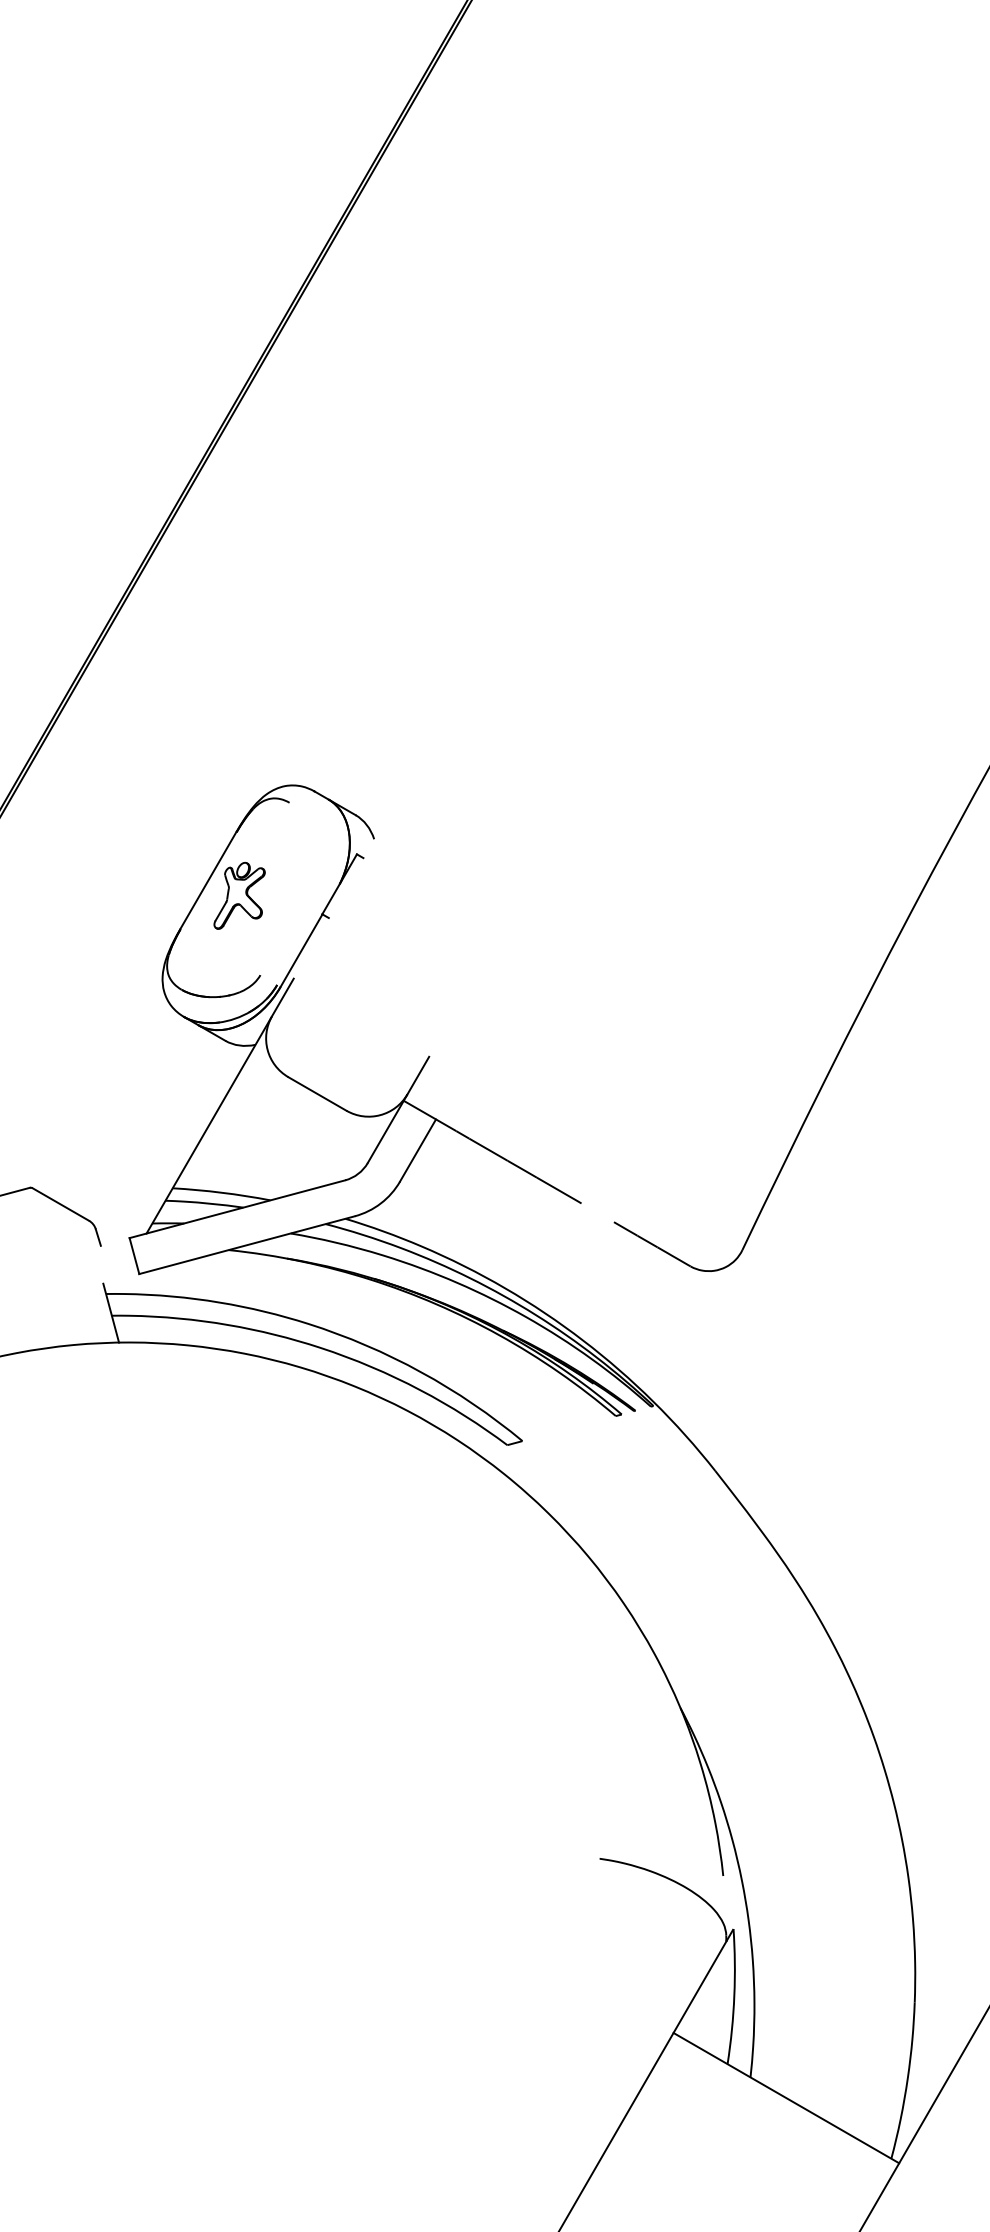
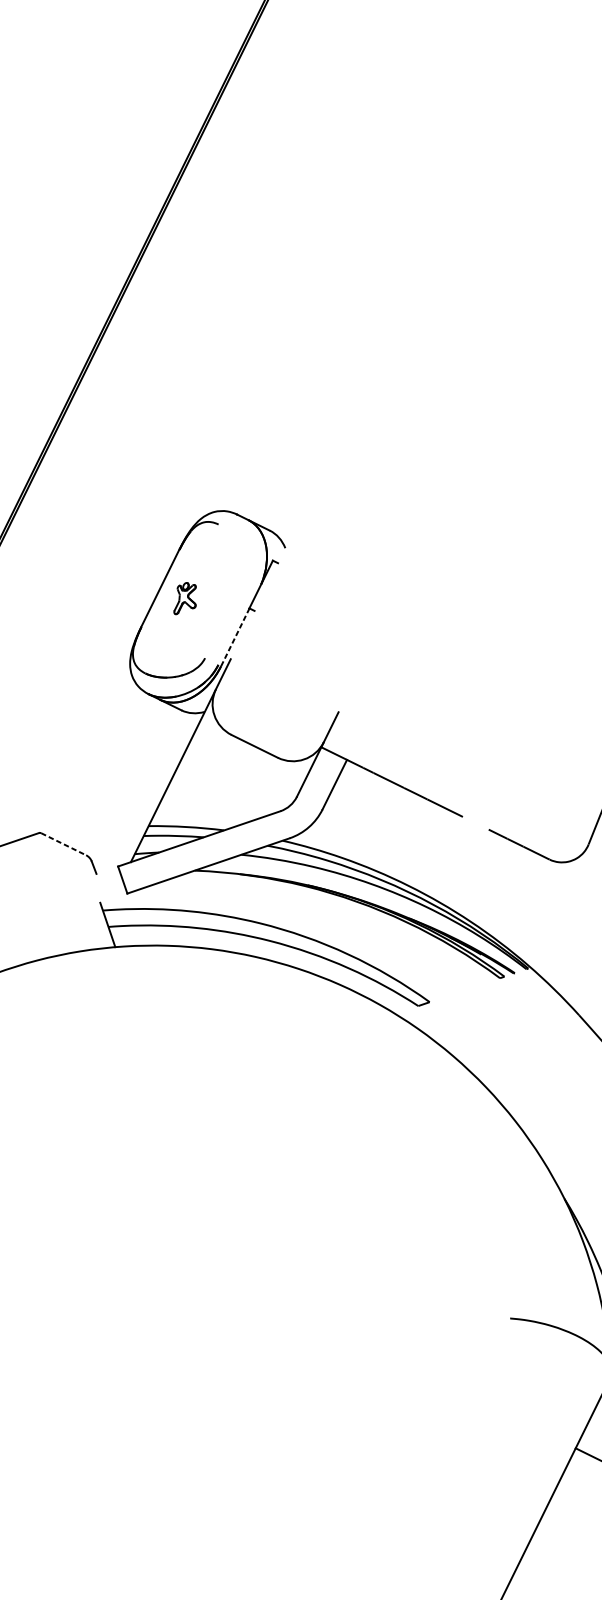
part: (239, 895) -> (184, 598), size x0.6
line: (301, 950) -> (235, 637), solid -> dashed
line: (60, 1204) -> (63, 844), solid -> dashed

